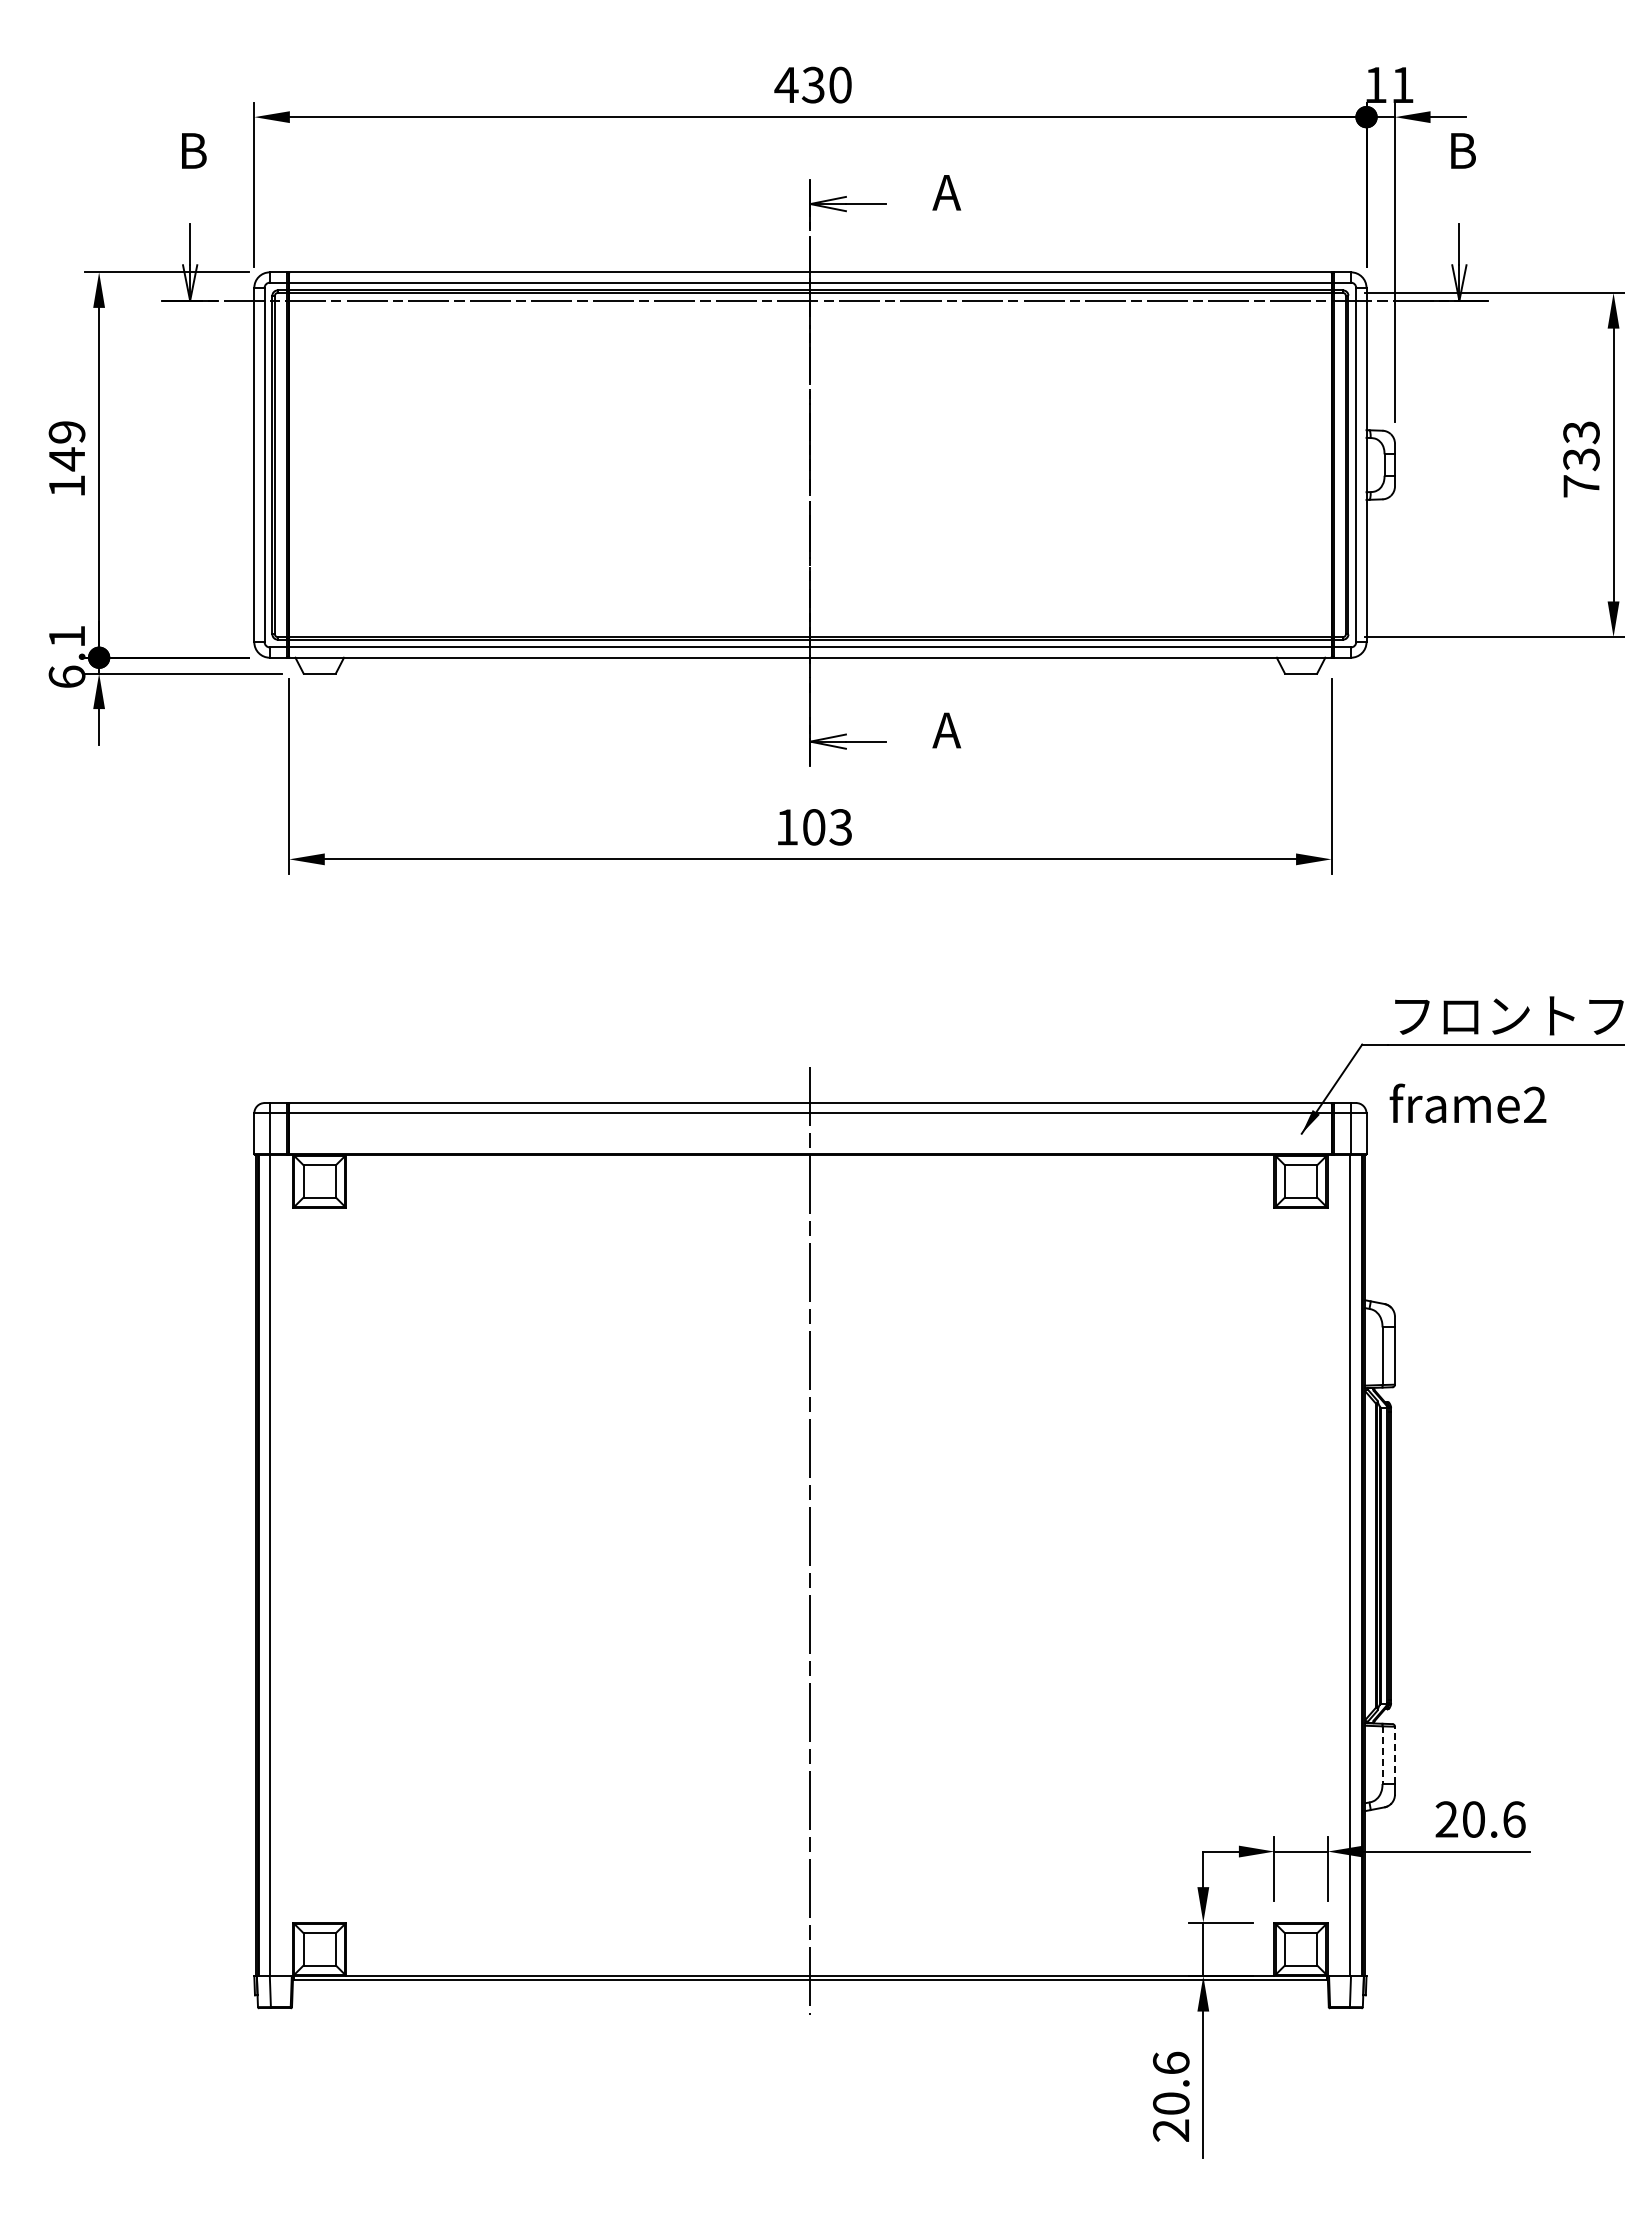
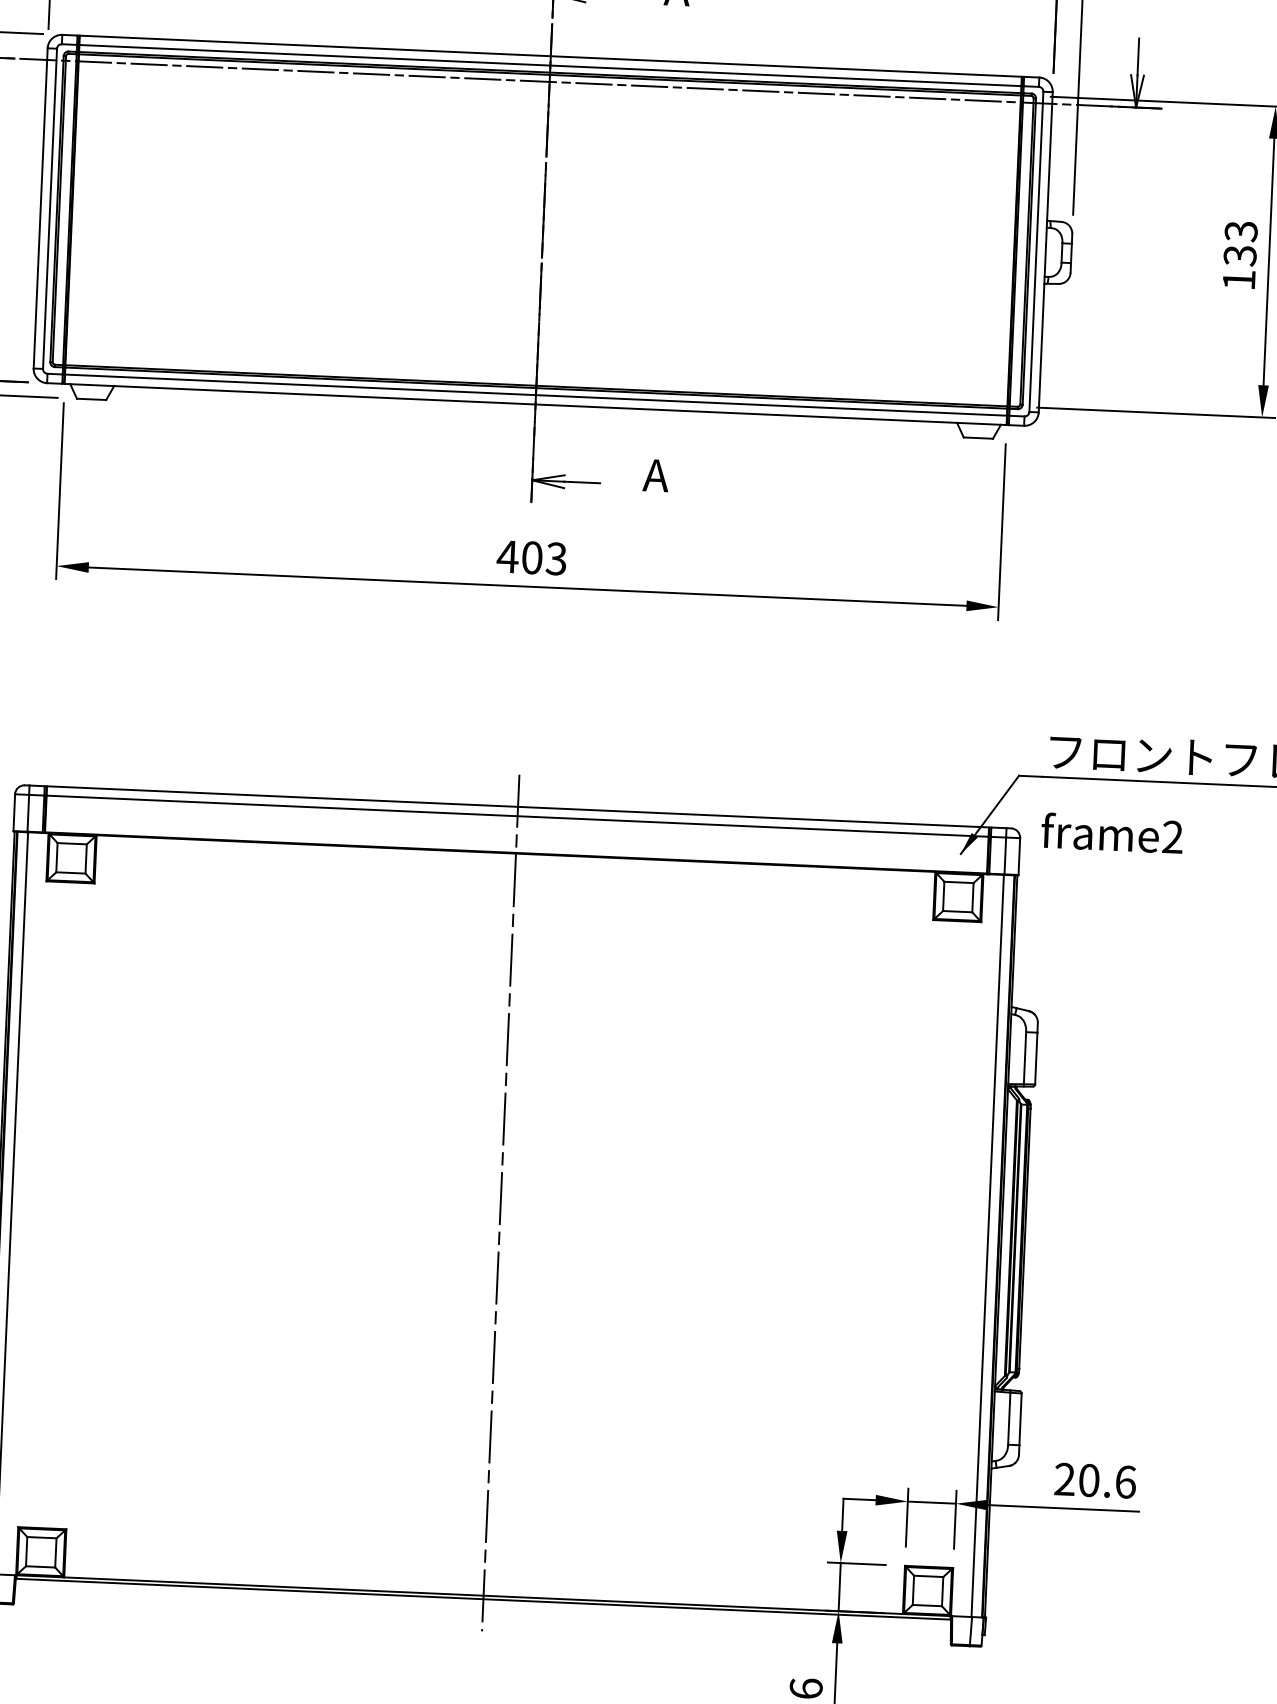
text: (1581, 486) -> (1239, 280), 733 -> 133
text: (786, 827) -> (507, 556), 103 -> 403
line: (1382, 1755) -> (1009, 1419), dashed -> solid
line: (1394, 1755) -> (1020, 1419), dashed -> solid

